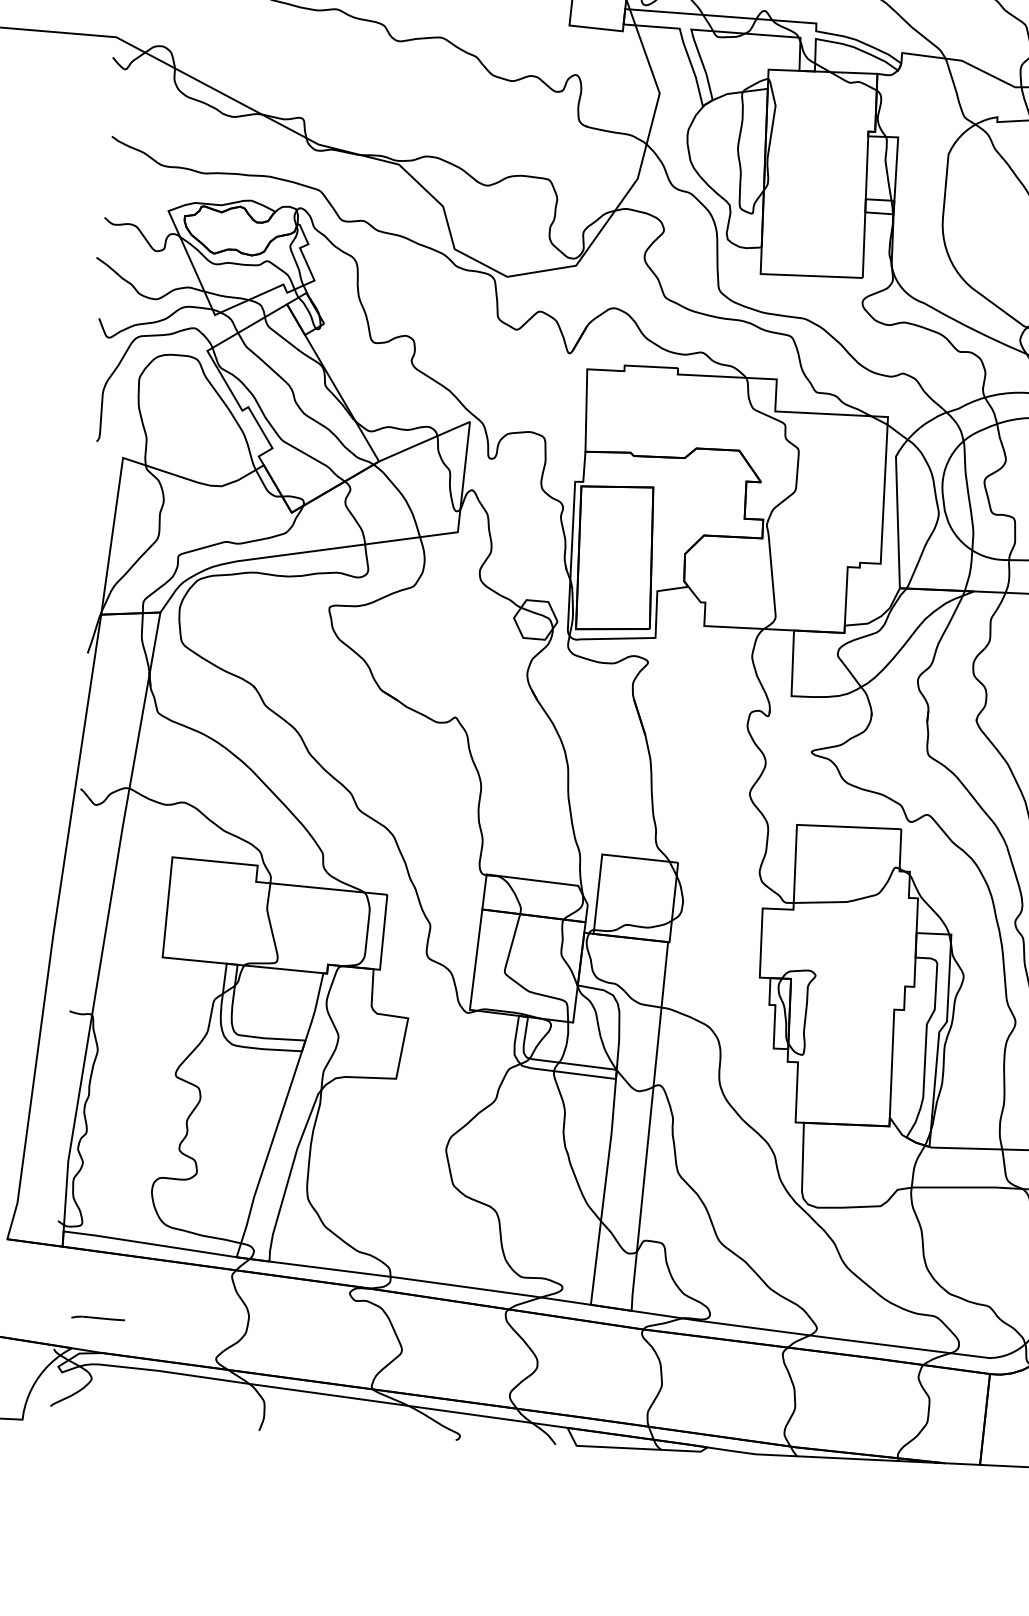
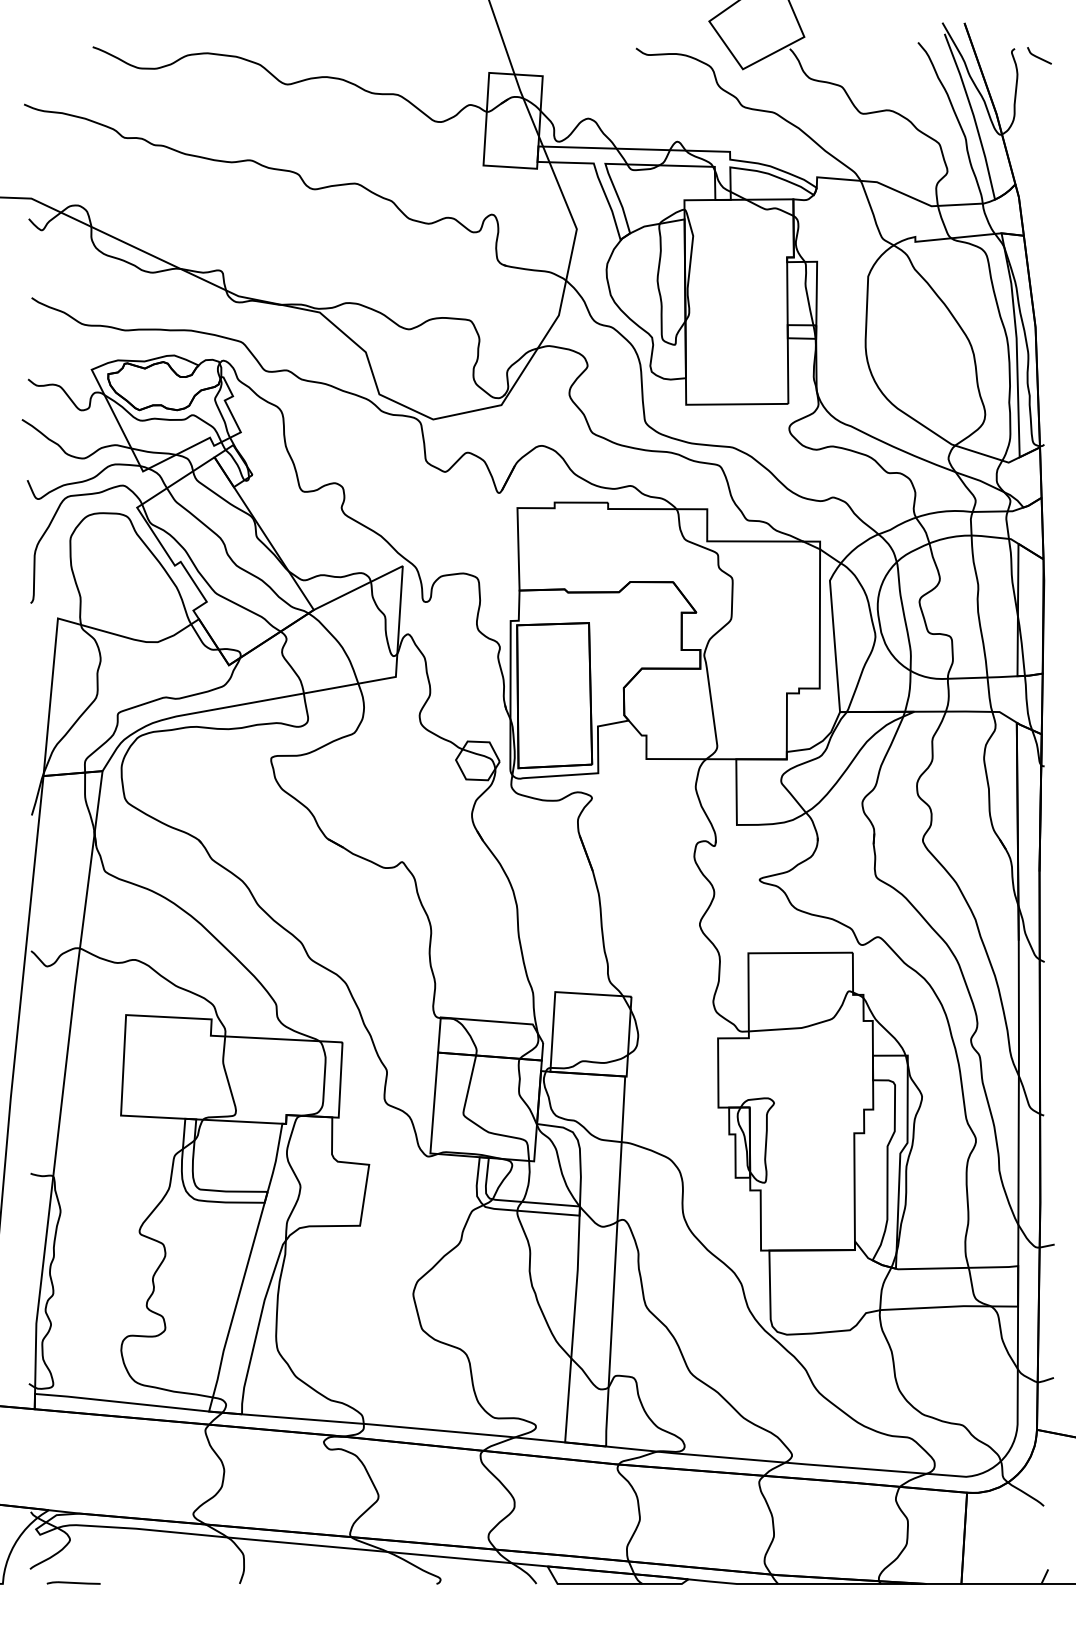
line: (98, 1317) -> (73, 1582), moved

